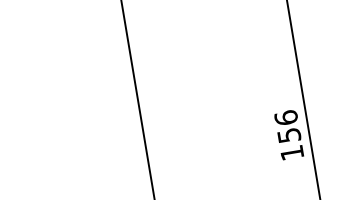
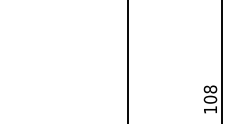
text: (287, 126) -> (210, 94), 156 -> 108

